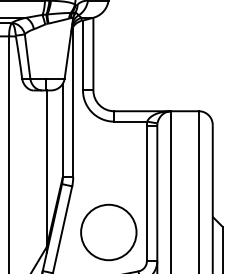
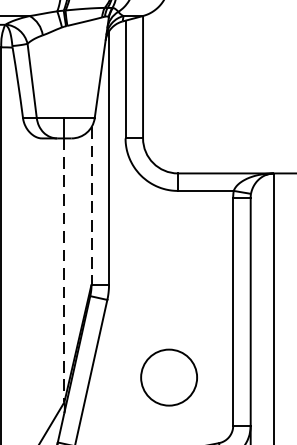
line: (62, 130) -> (91, 205), solid -> dashed
line: (46, 169) -> (64, 271), solid -> dashed
circle: (108, 232) -> (168, 377), size x0.6

